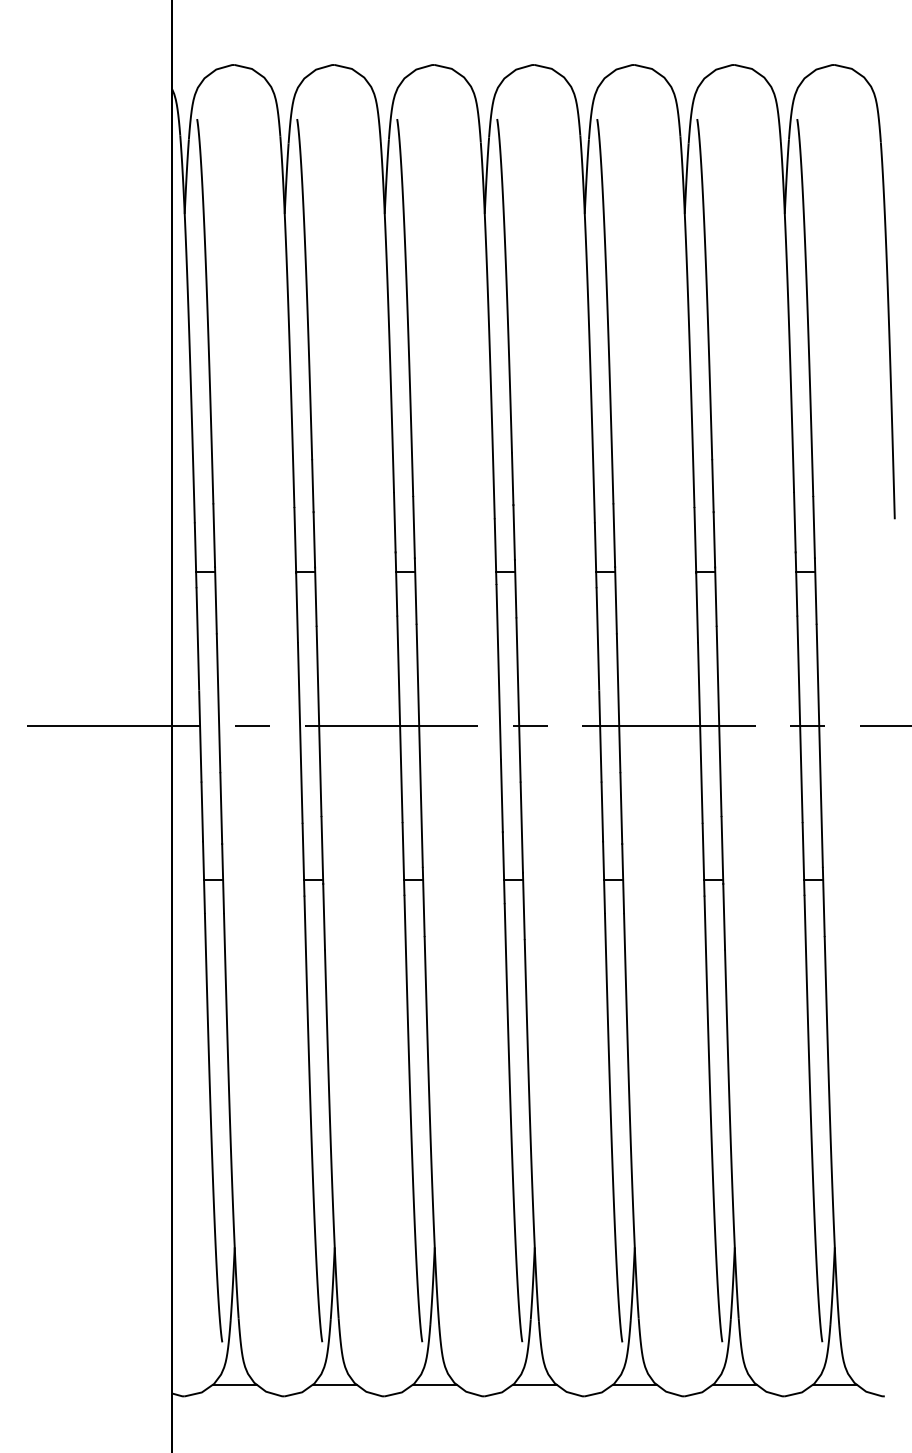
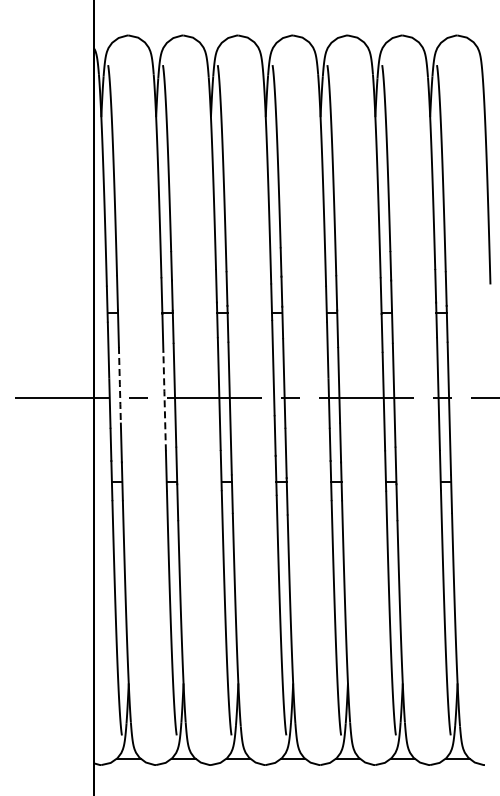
line: (217, 703) -> (119, 385), solid -> dashed
line: (299, 732) -> (164, 401), solid -> dashed

